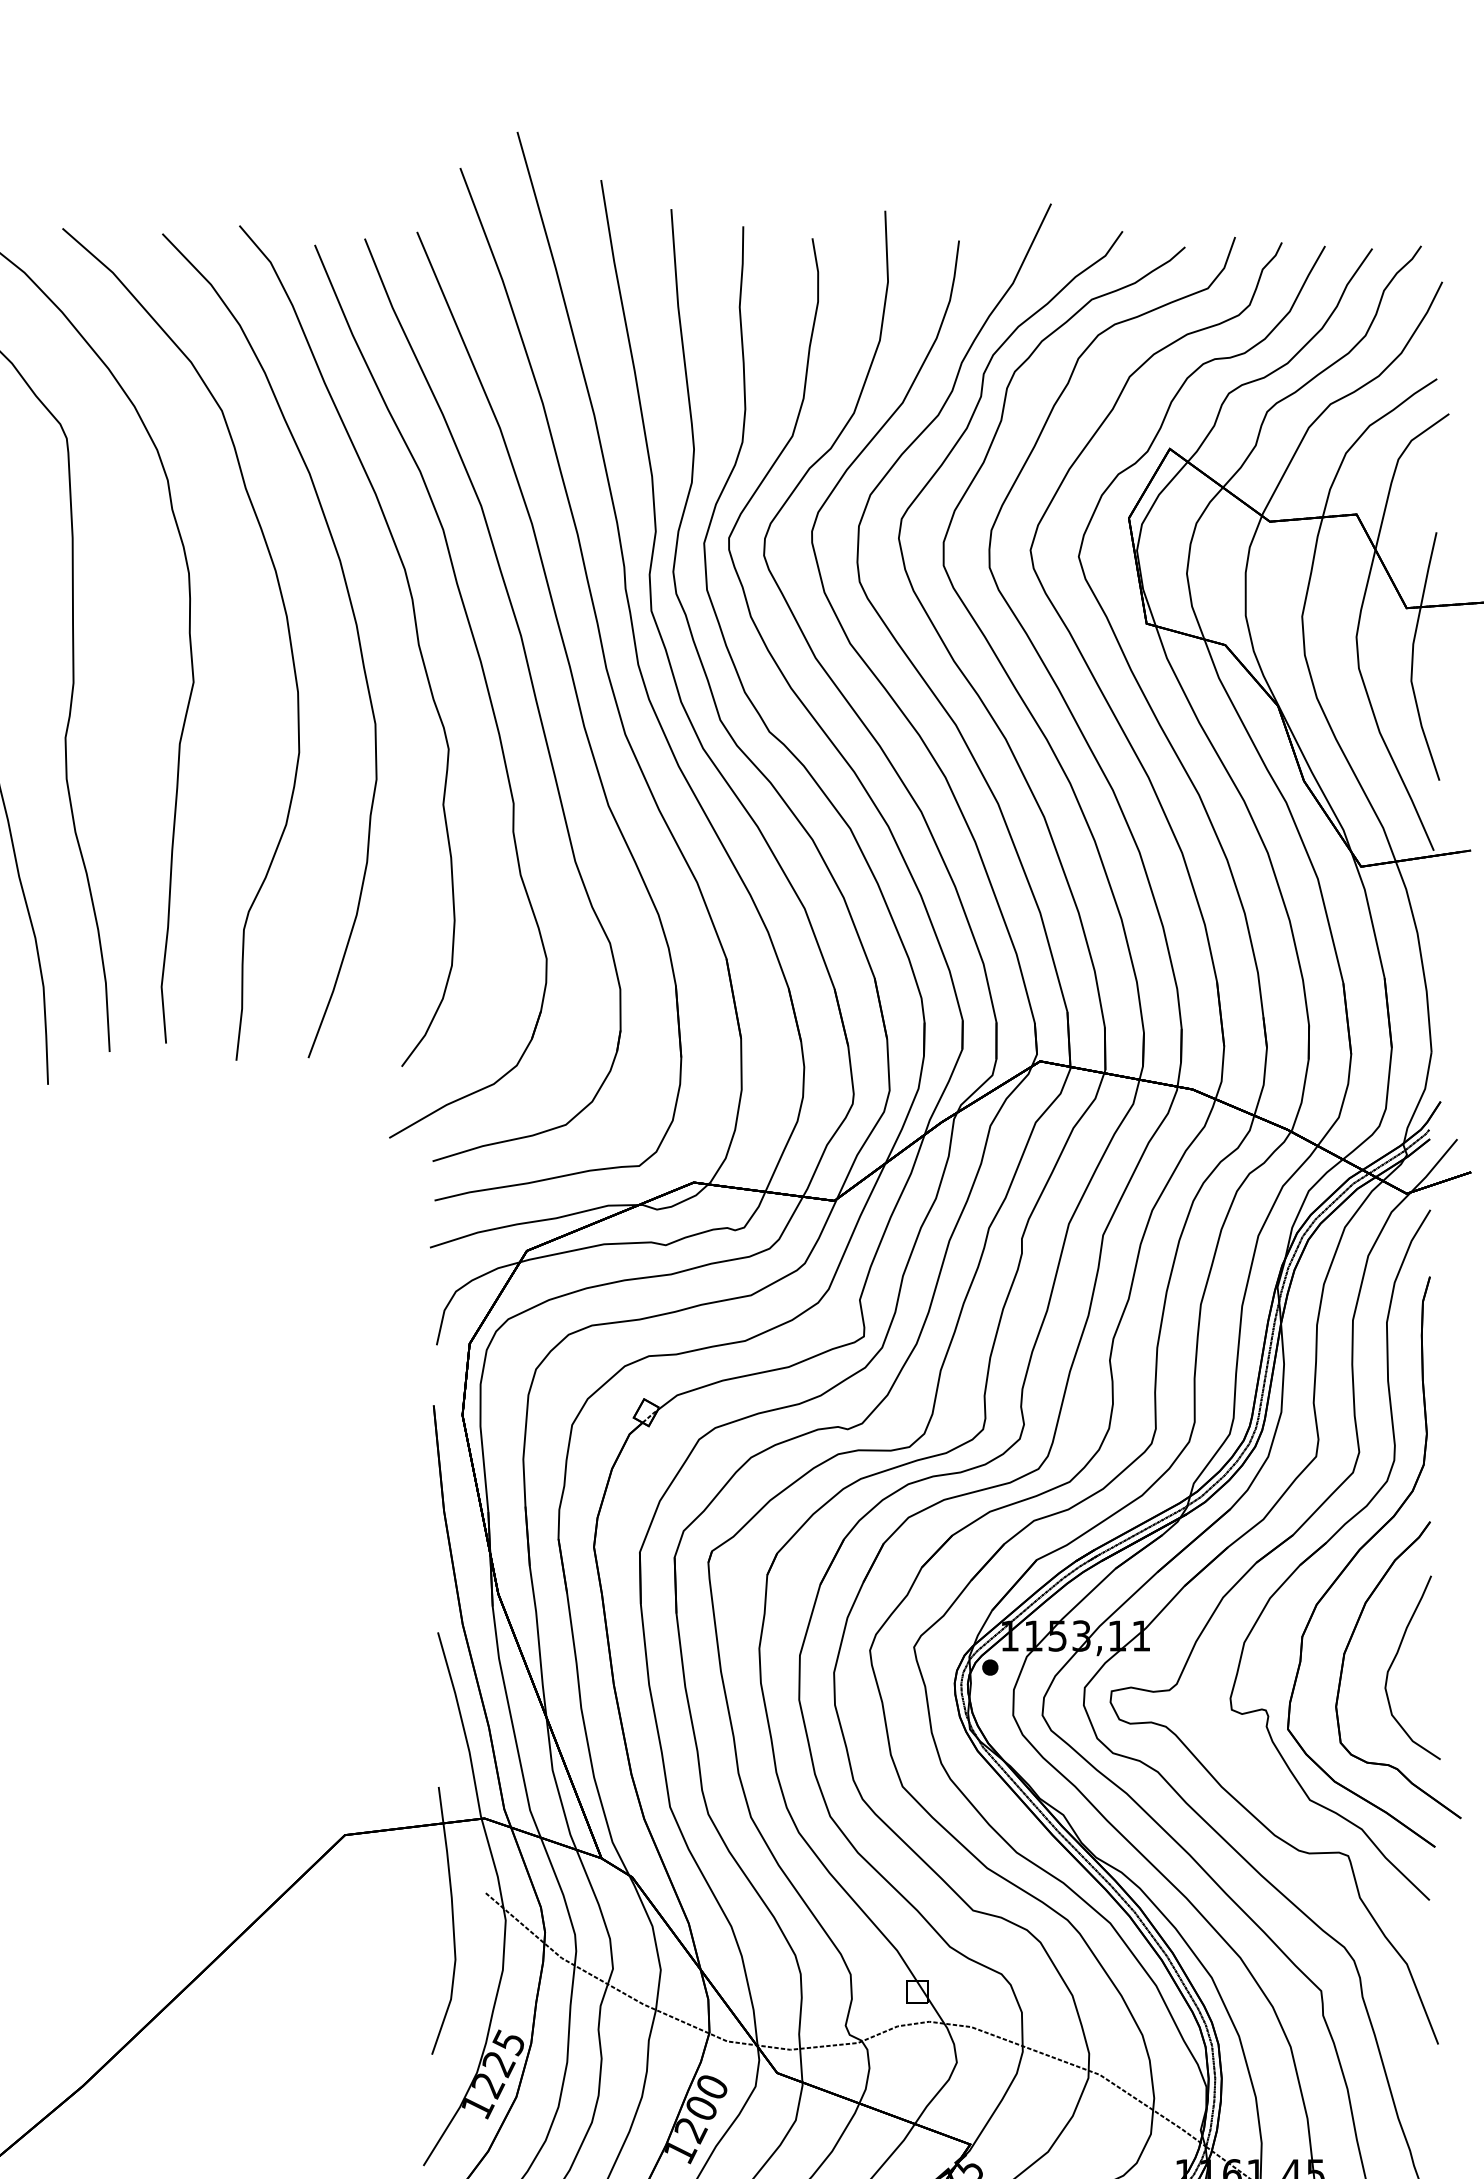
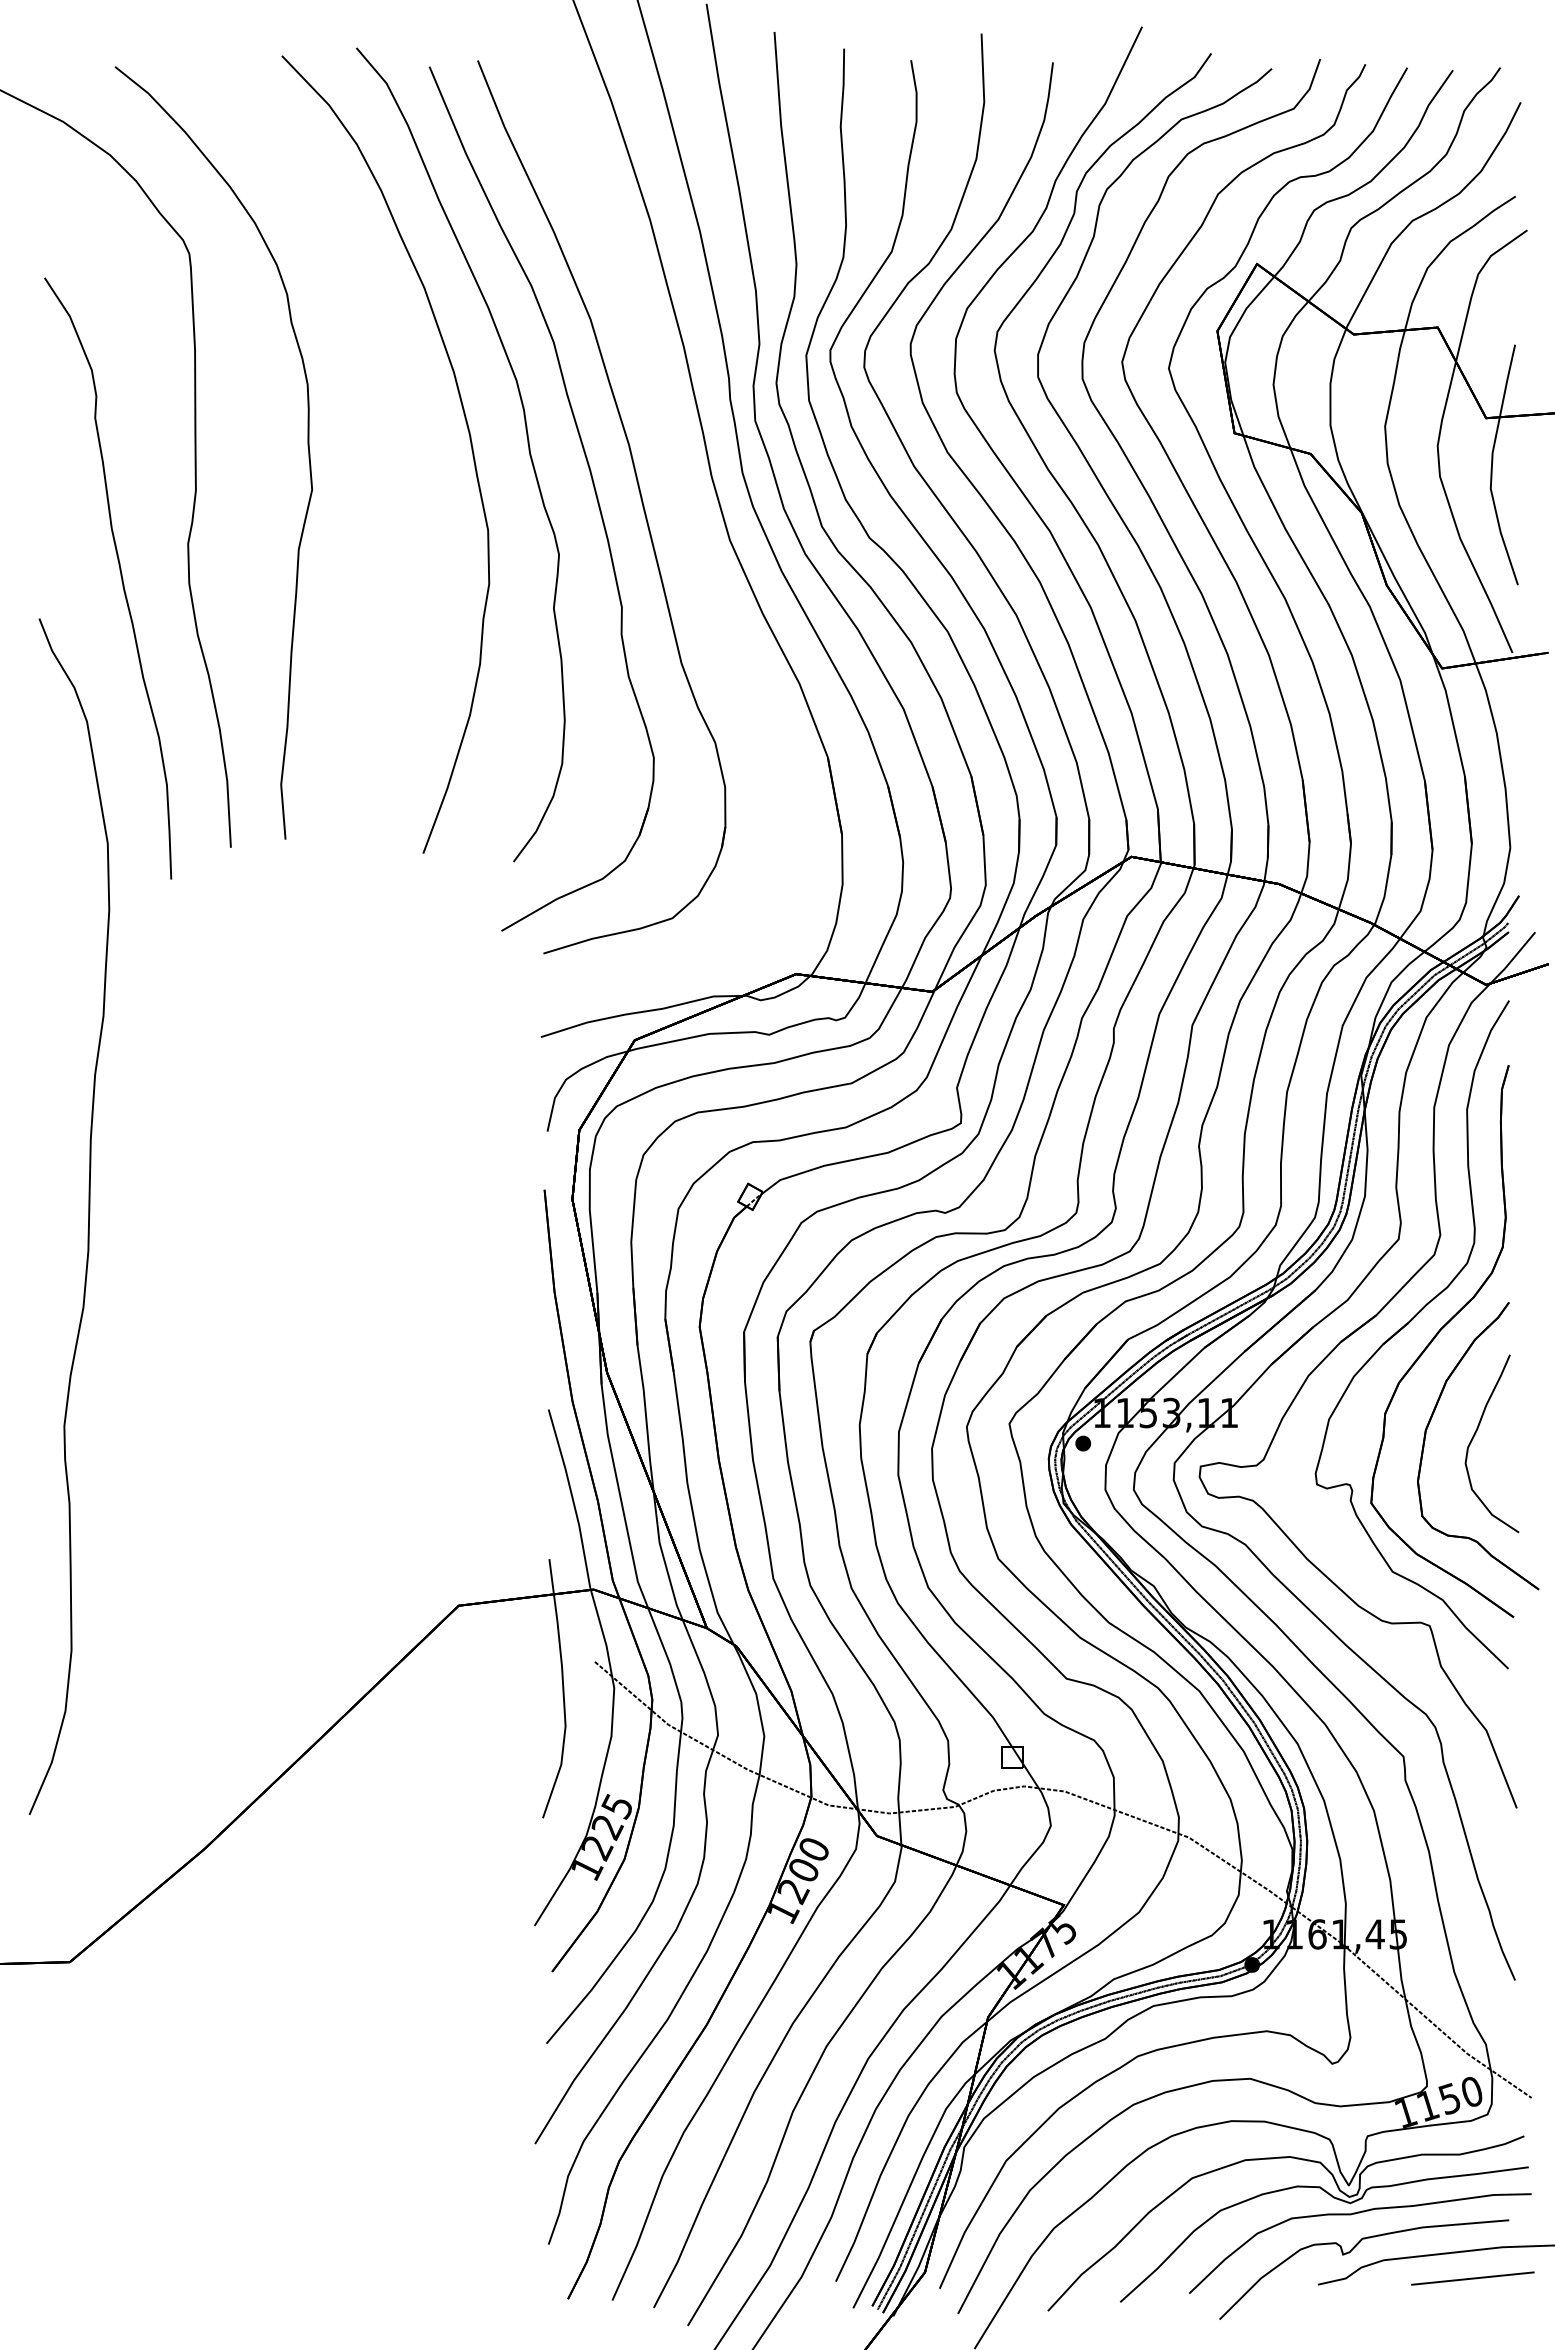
part: (286, 626) -> (402, 435), removed
part: (578, 707) -> (684, 514), removed

